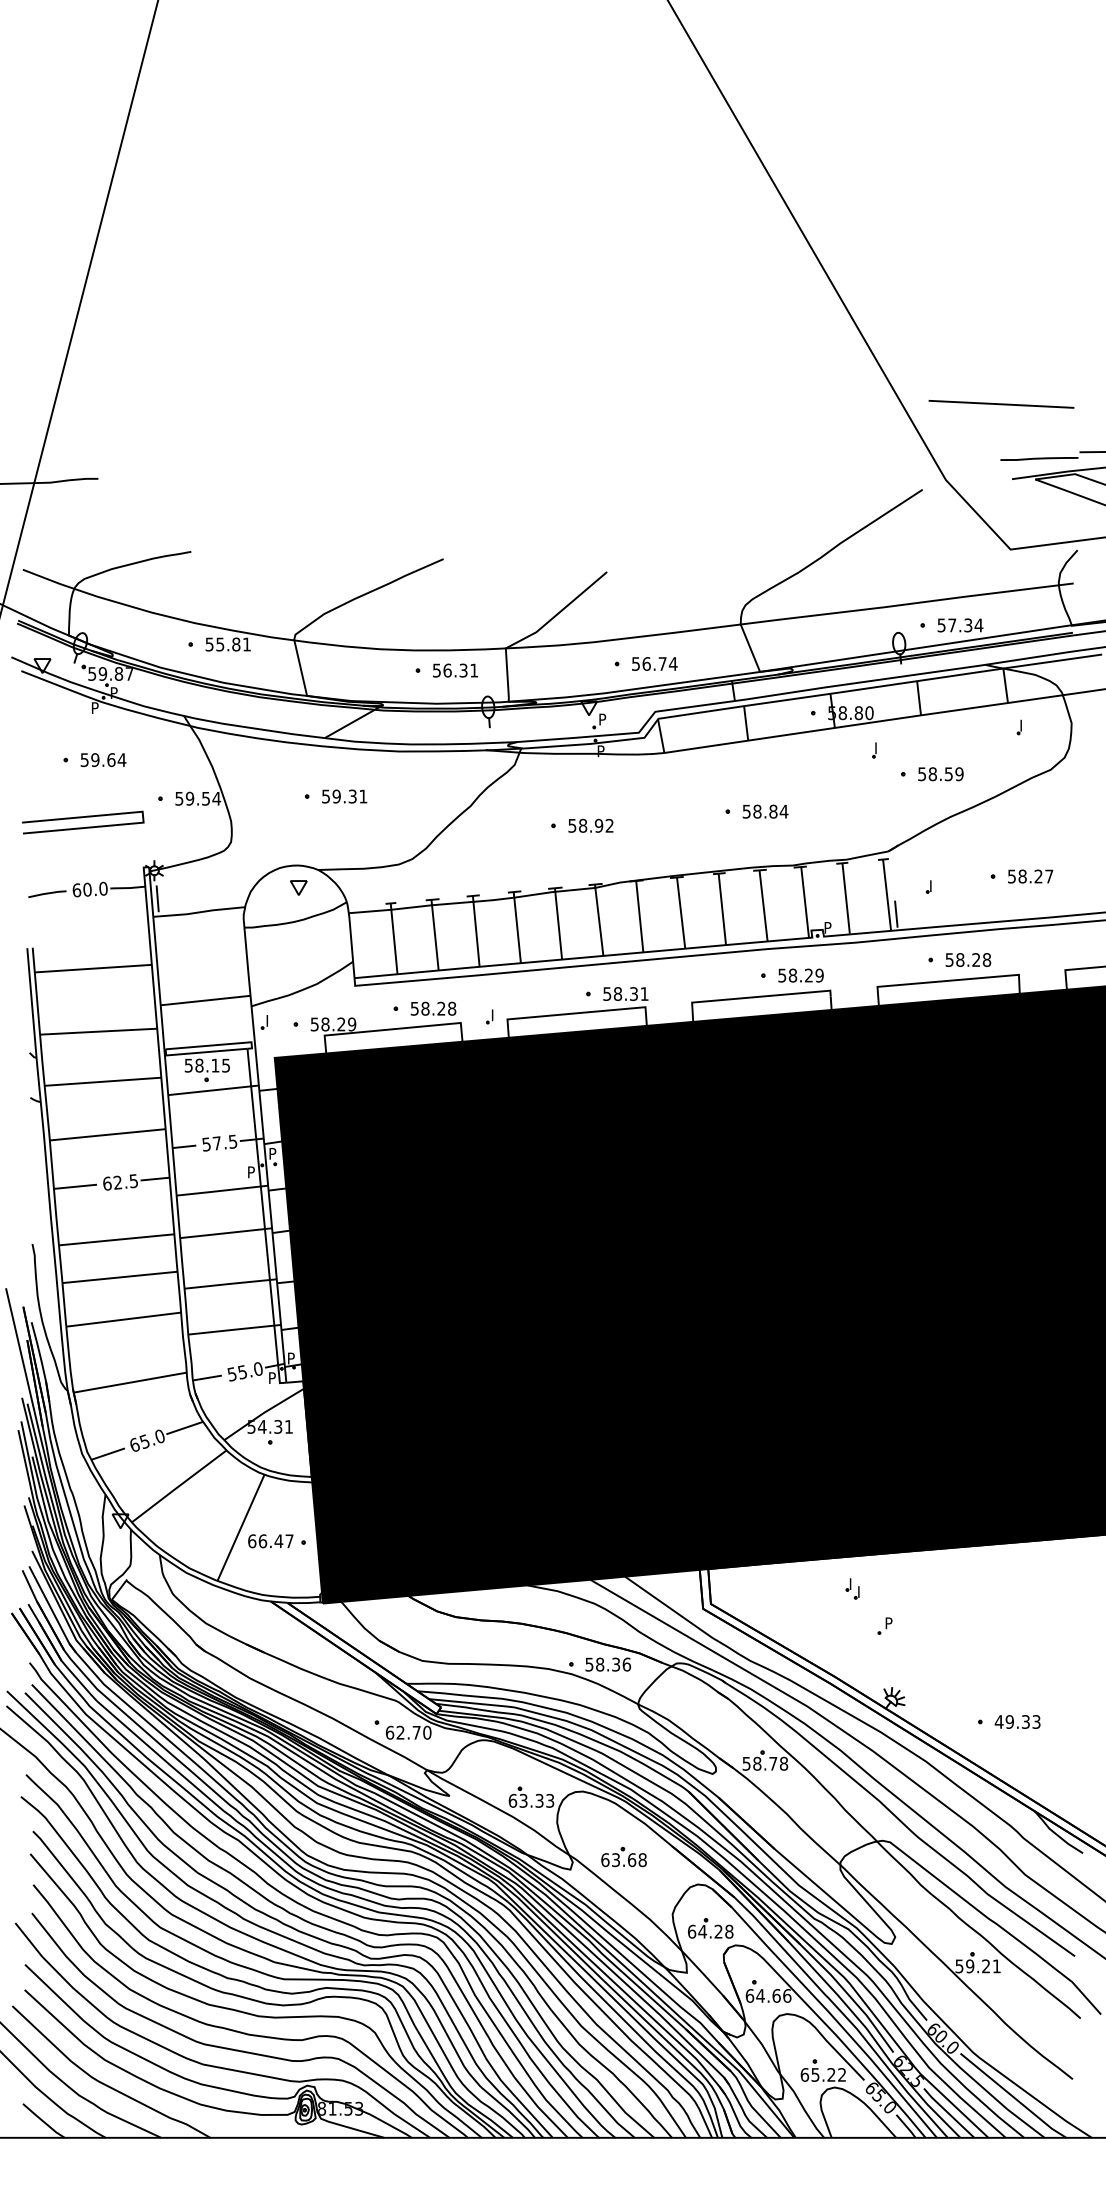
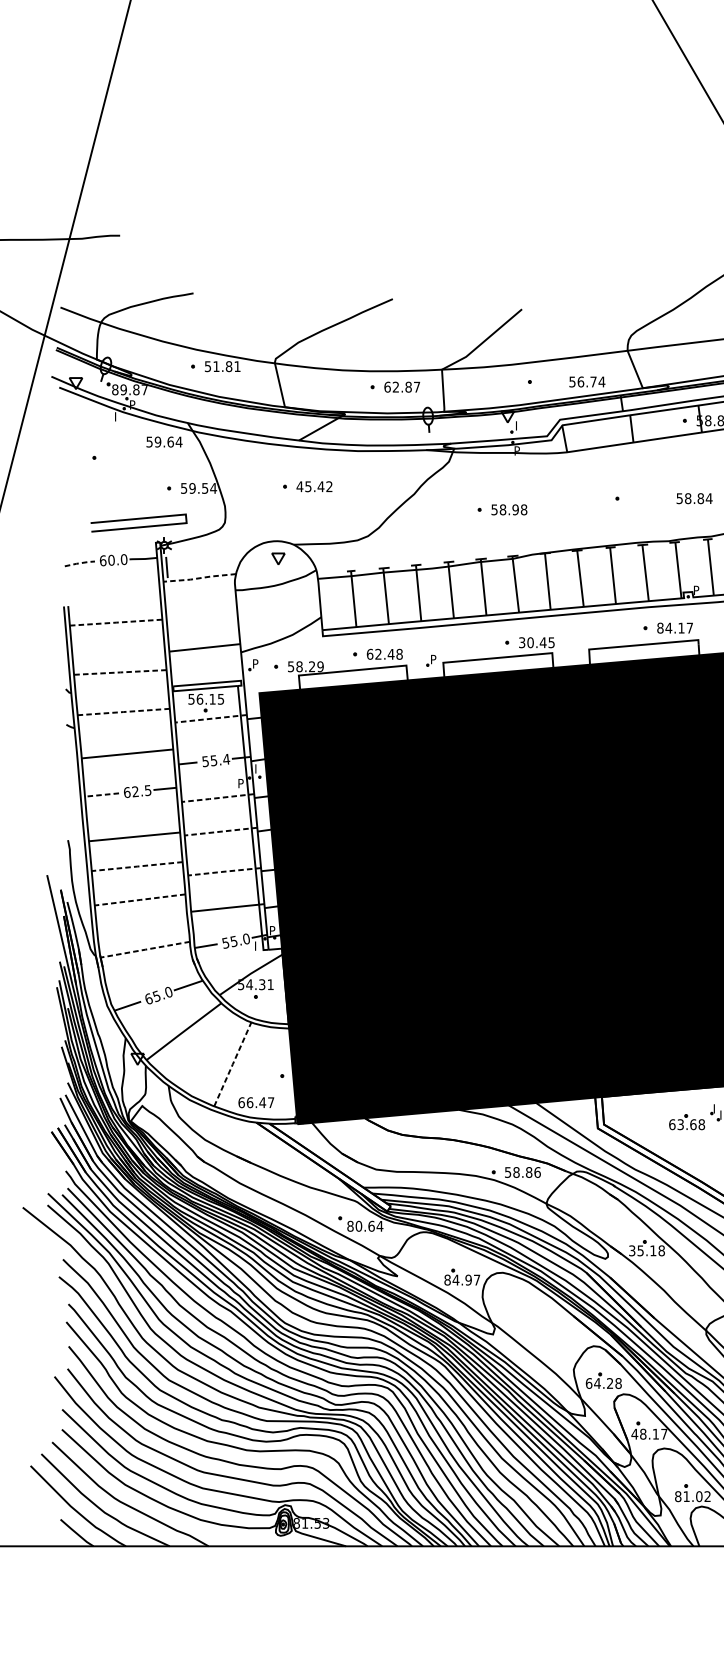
text: (220, 644) -> (216, 366), 55.81 -> 51.81
text: (654, 663) -> (587, 381), moved
text: (455, 670) -> (402, 387), 56.31 -> 62.87
text: (92, 673) -> (115, 389), 59.87 -> 89.87
text: (95, 705) -> (117, 414), P -> I
text: (603, 716) -> (519, 423), P -> I
text: (103, 760) -> (164, 442), moved
text: (344, 796) -> (314, 486), 59.31 -> 45.42
text: (765, 811) -> (694, 498), moved
line: (82, 818) -> (138, 519), moved
text: (609, 825) -> (523, 509), 58.92 -> 58.98
line: (47, 893) -> (79, 563), solid -> dashed
line: (198, 912) -> (199, 578), solid -> dashed
line: (93, 968) -> (116, 622), solid -> dashed
text: (800, 975) -> (674, 628), 58.29 -> 84.17
text: (625, 993) -> (536, 642), 58.31 -> 30.45
text: (427, 1008) -> (380, 654), 58.28 -> 62.48
text: (495, 1012) -> (433, 657), I -> P
text: (270, 1018) -> (256, 662), I -> P
line: (98, 1031) -> (120, 672), solid -> dashed
text: (199, 1065) -> (200, 699), 58.15 -> 56.15
line: (102, 1081) -> (123, 711), solid -> dashed
line: (212, 1090) -> (210, 718), solid -> dashed
text: (224, 1142) -> (219, 760), 57.5 -> 55.4
text: (273, 1151) -> (258, 767), P -> I
line: (75, 1186) -> (102, 794), solid -> dashed
line: (222, 1190) -> (218, 797), solid -> dashed
line: (225, 1233) -> (220, 831), solid -> dashed
line: (120, 1277) -> (137, 866), solid -> dashed
line: (230, 1283) -> (224, 871), solid -> dashed
line: (123, 1319) -> (139, 899), solid -> dashed
text: (272, 1375) -> (257, 944), P -> I
line: (130, 1382) -> (145, 949), solid -> dashed
line: (241, 1527) -> (233, 1064), solid -> dashed
text: (270, 1541) -> (256, 1102), moved
text: (616, 1664) -> (529, 1172), 58.36 -> 58.86
text: (408, 1732) -> (365, 1226), 62.70 -> 80.64
text: (760, 1763) -> (643, 1250), 58.78 -> 35.18
text: (531, 1800) -> (462, 1279), 63.33 -> 84.97
part: (623, 1856) -> (686, 1121), moved
text: (768, 1995) -> (649, 1433), 64.66 -> 48.17
text: (817, 2074) -> (688, 1496), 65.22 -> 81.02

